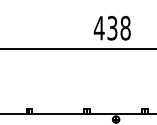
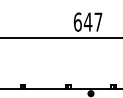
text: (111, 27) -> (87, 21), 438 -> 647

